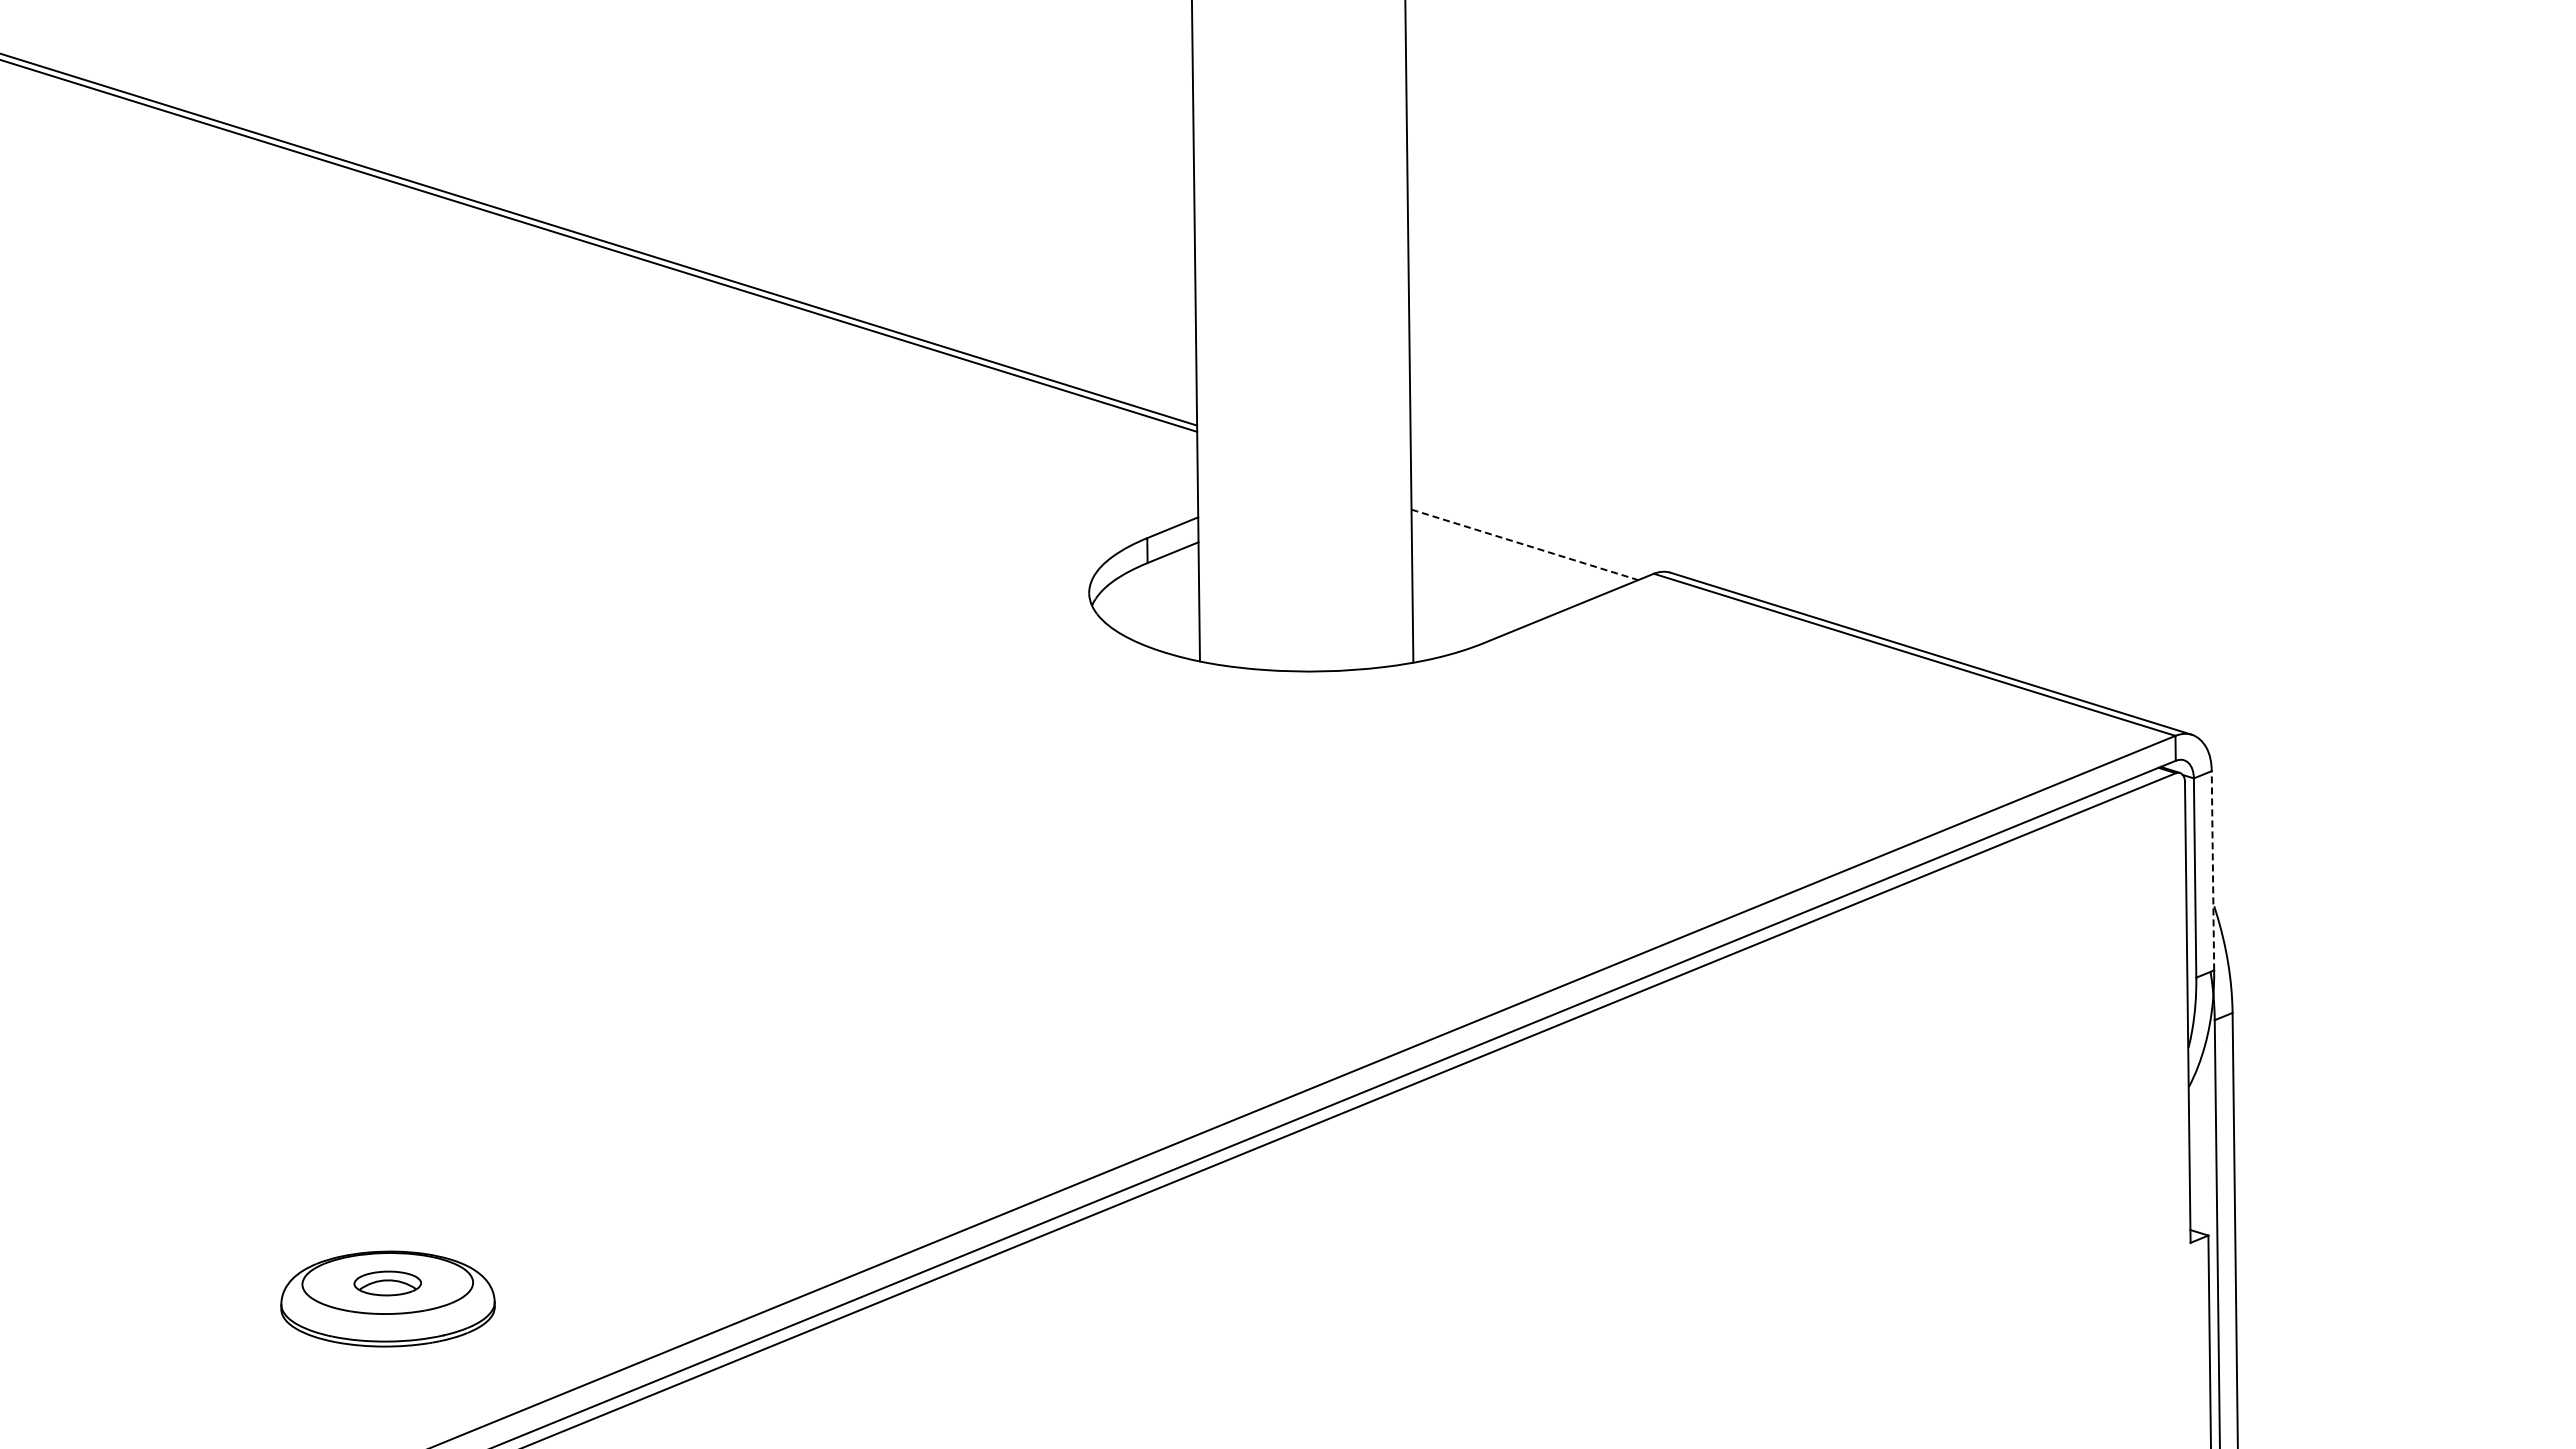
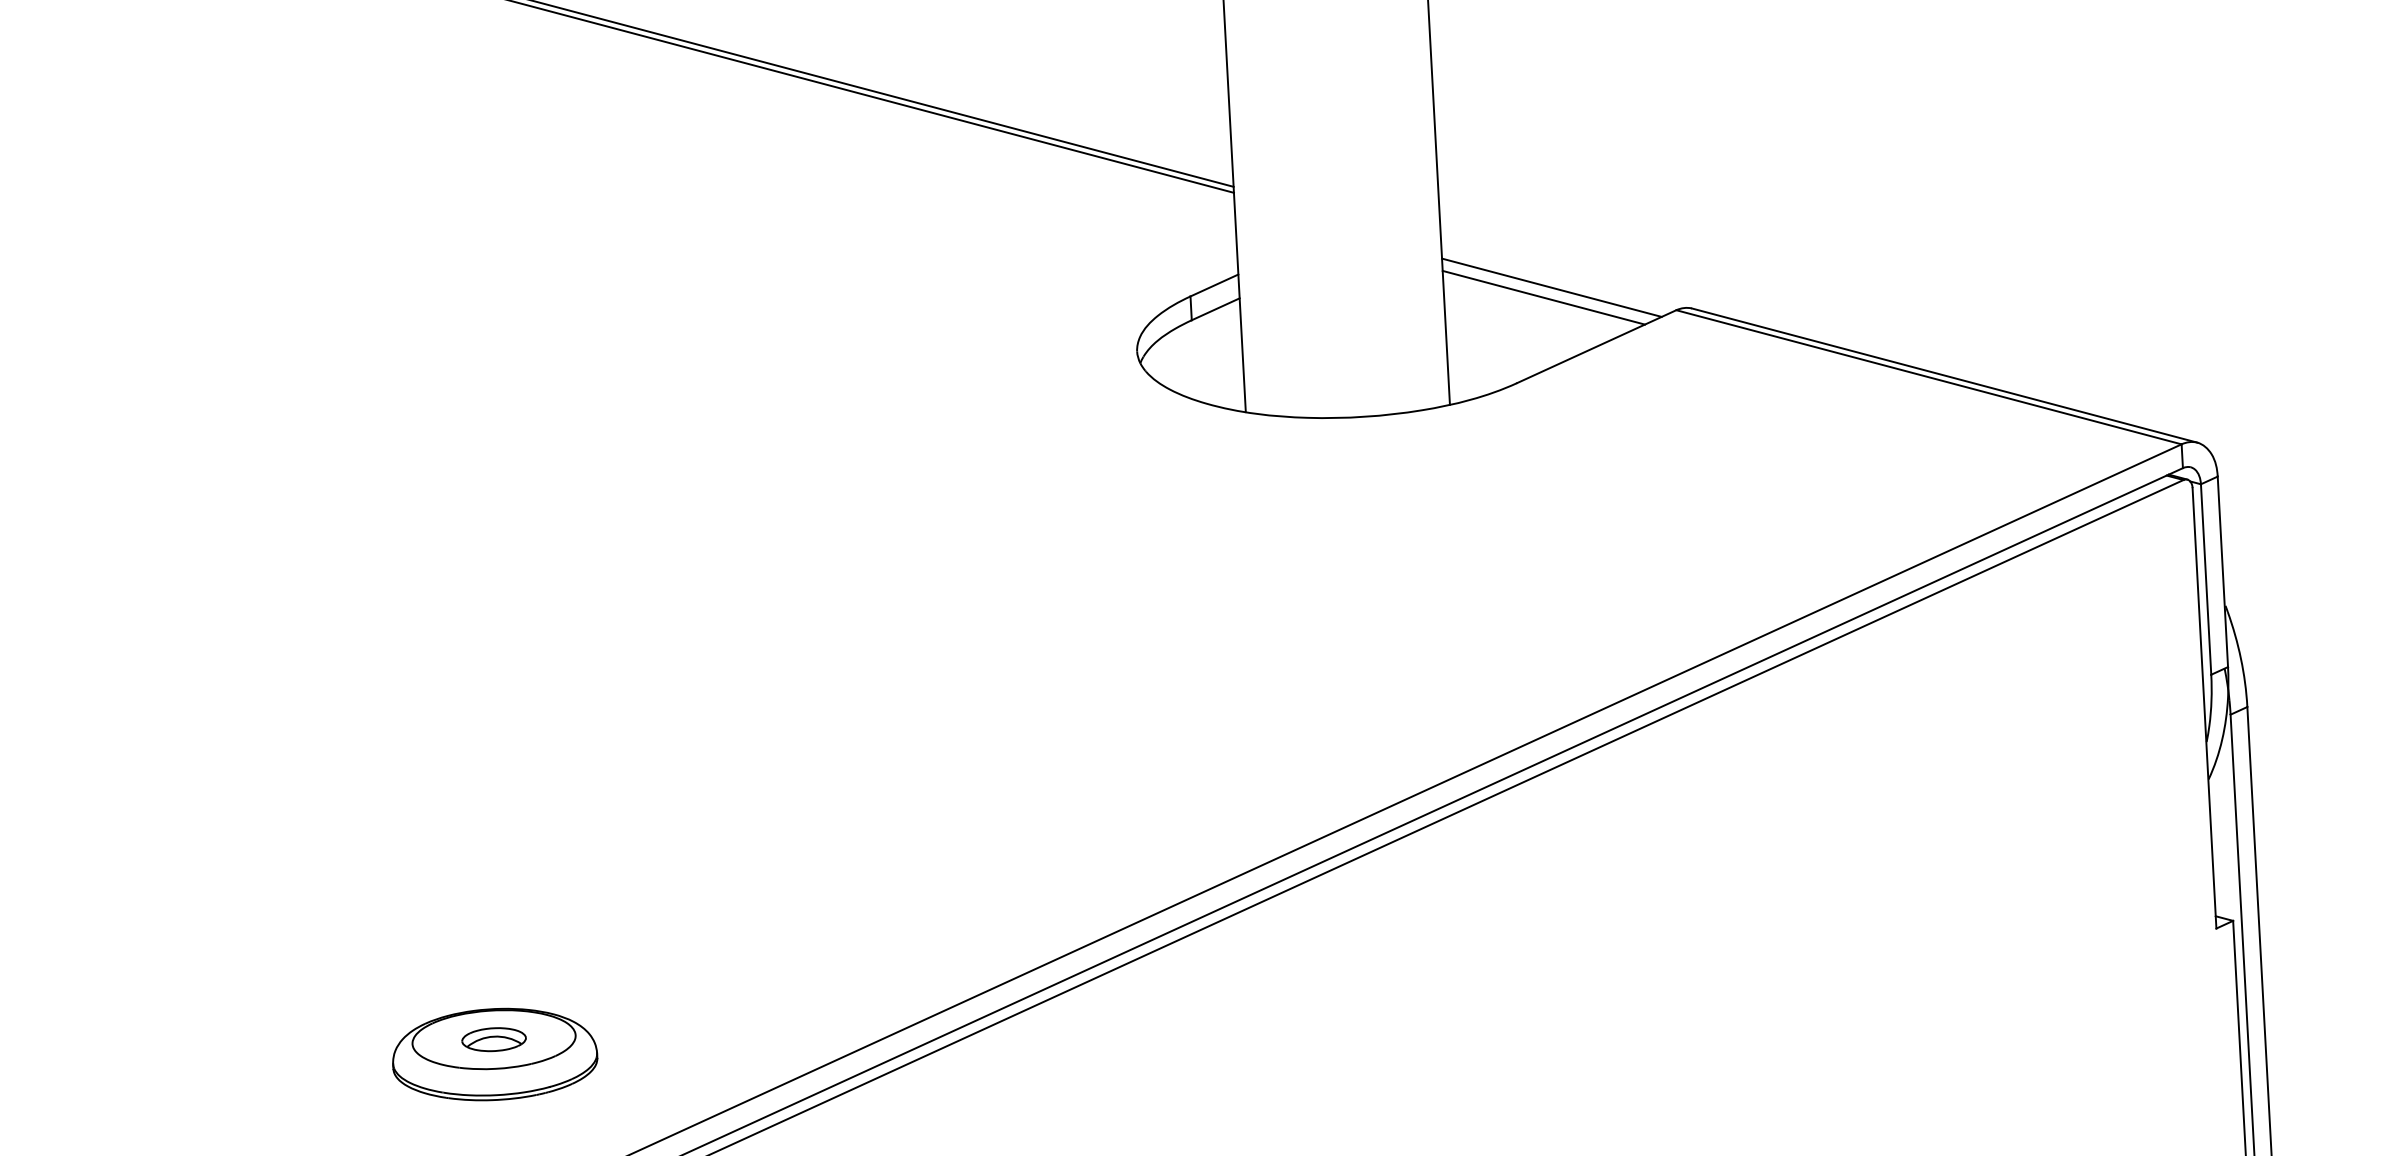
line: (1524, 544) -> (1551, 287), dashed -> solid
line: (1515, 554) -> (1543, 297), added
line: (2212, 870) -> (2222, 571), dashed -> solid

